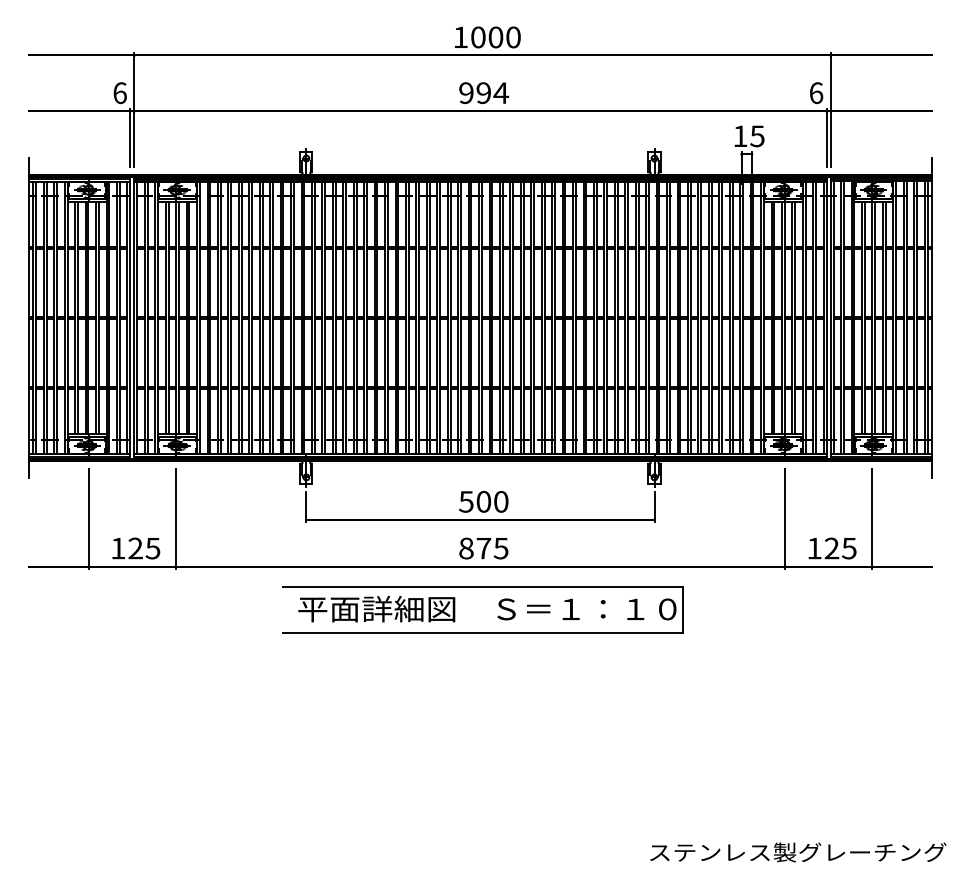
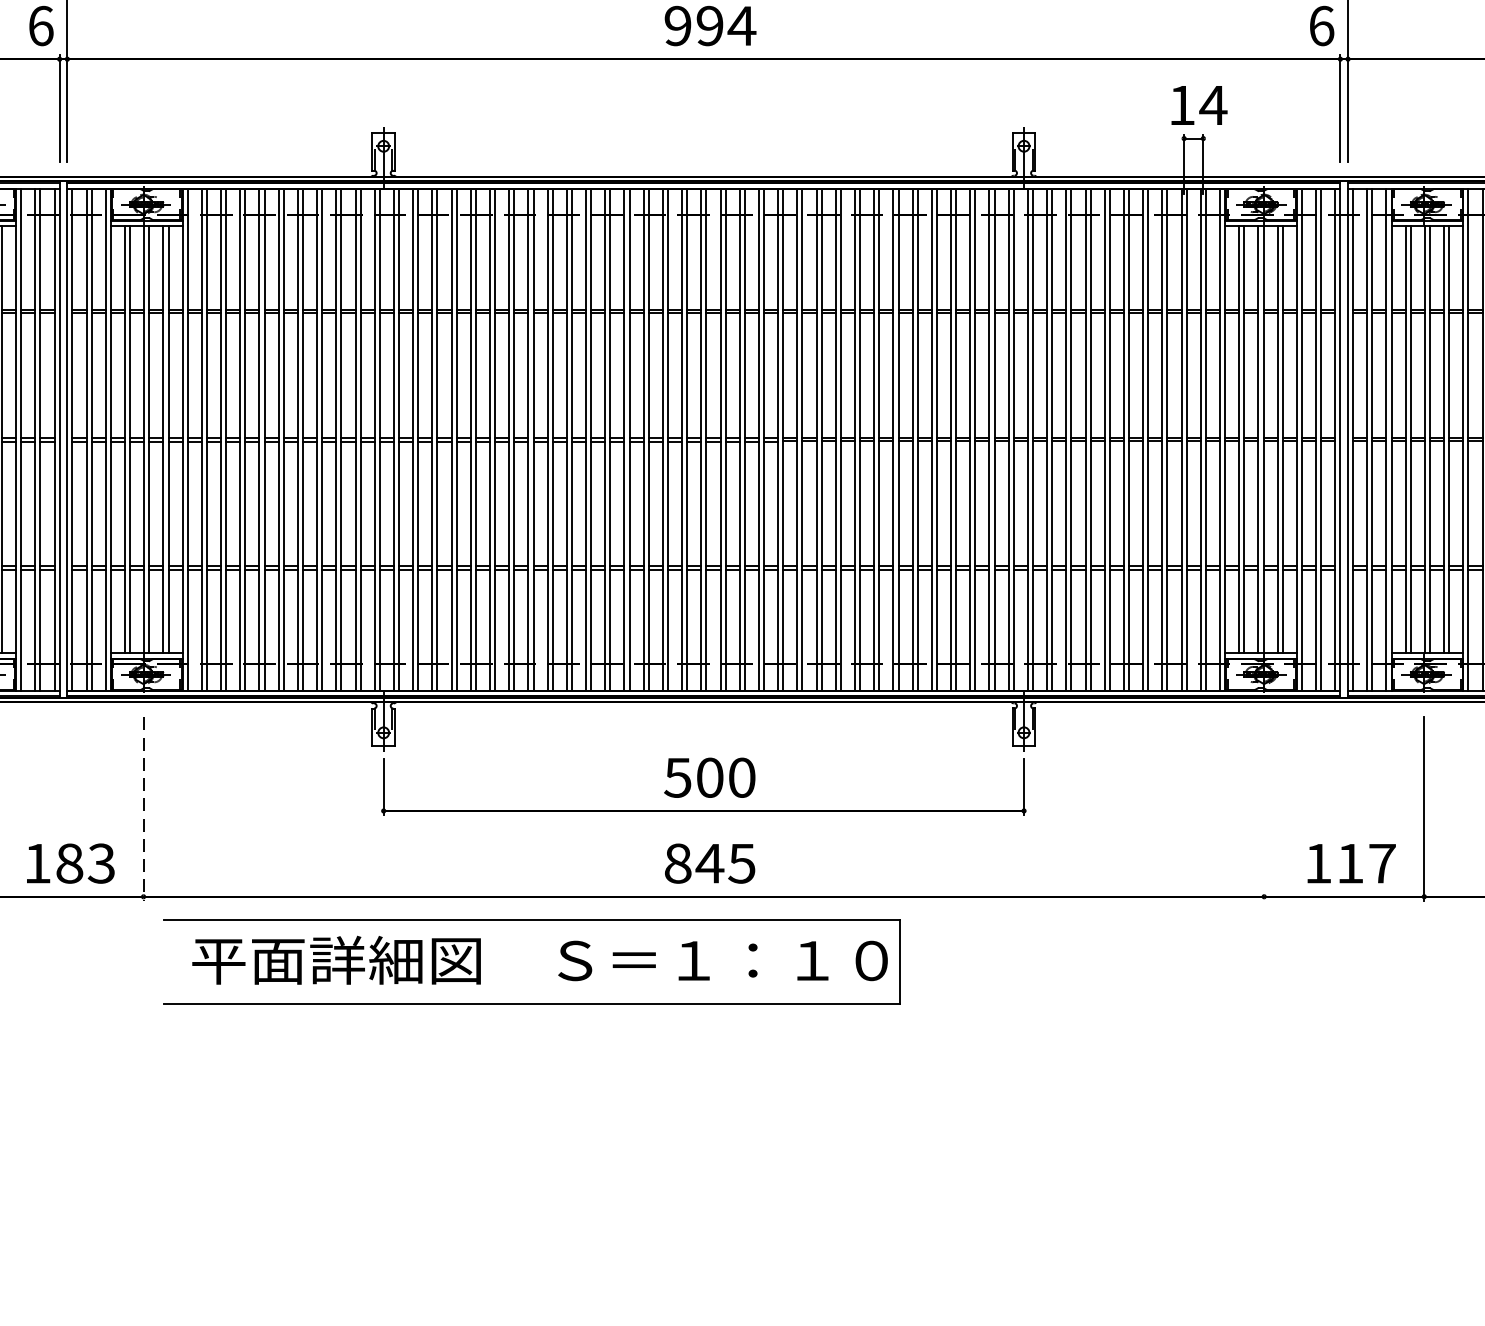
text: (757, 136) -> (1213, 105), 15 -> 14
line: (175, 518) -> (142, 808), solid -> dashed
line: (785, 518) -> (1264, 808), removed
text: (144, 548) -> (85, 863), 125 -> 183
text: (483, 548) -> (709, 863), 875 -> 845
text: (840, 548) -> (1366, 863), 125 -> 117
part: (498, 605) -> (560, 953), moved

